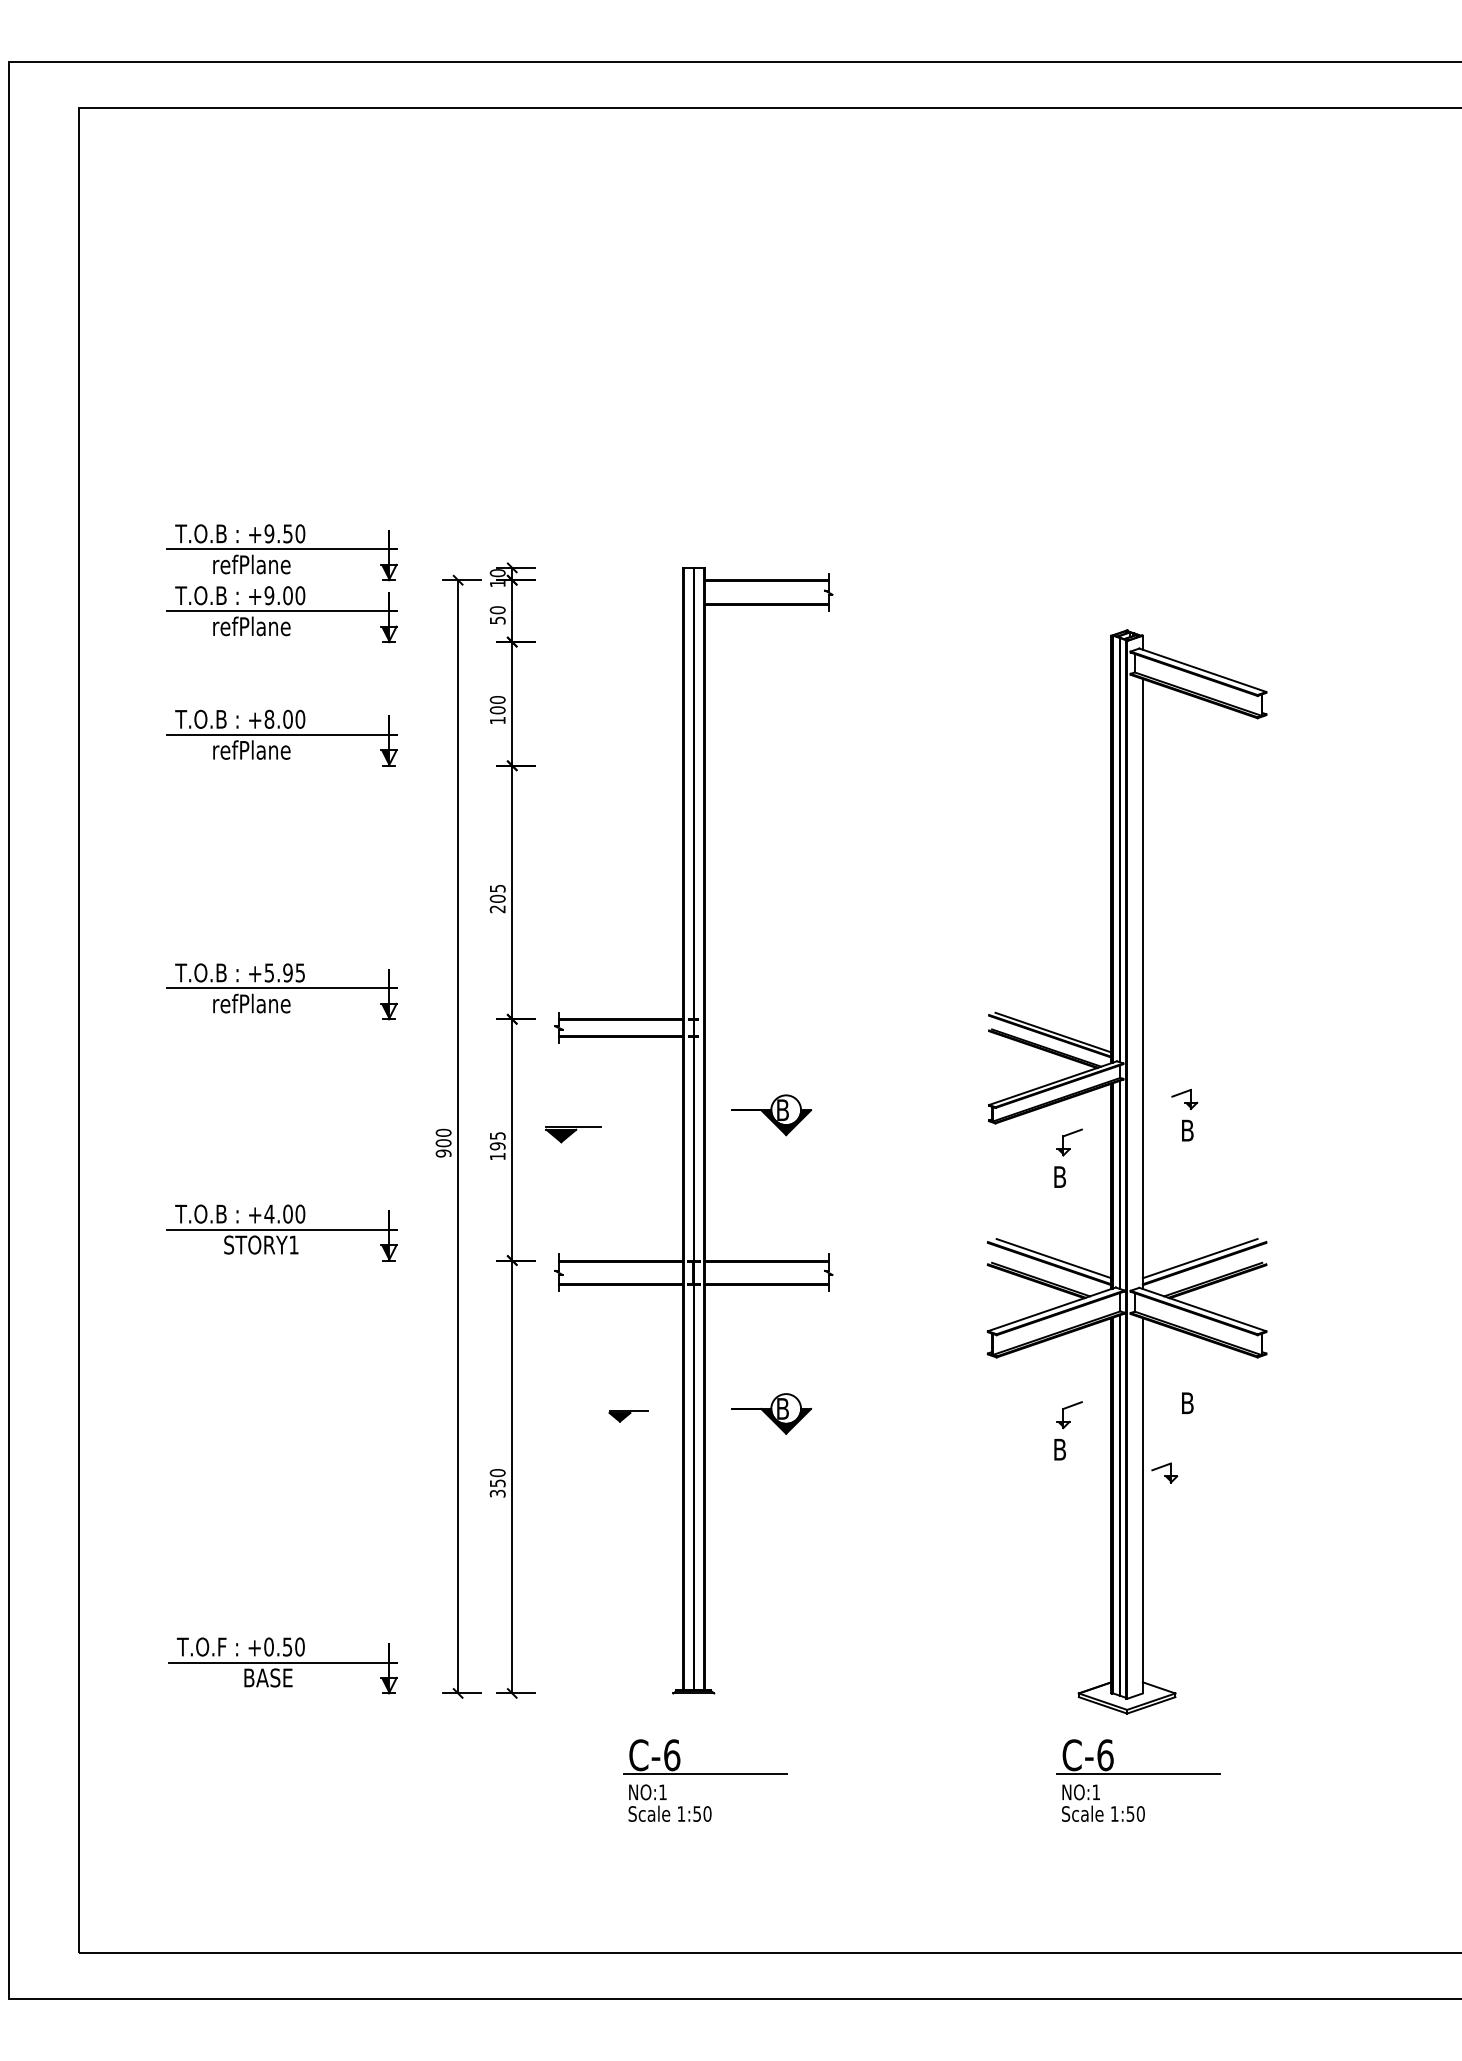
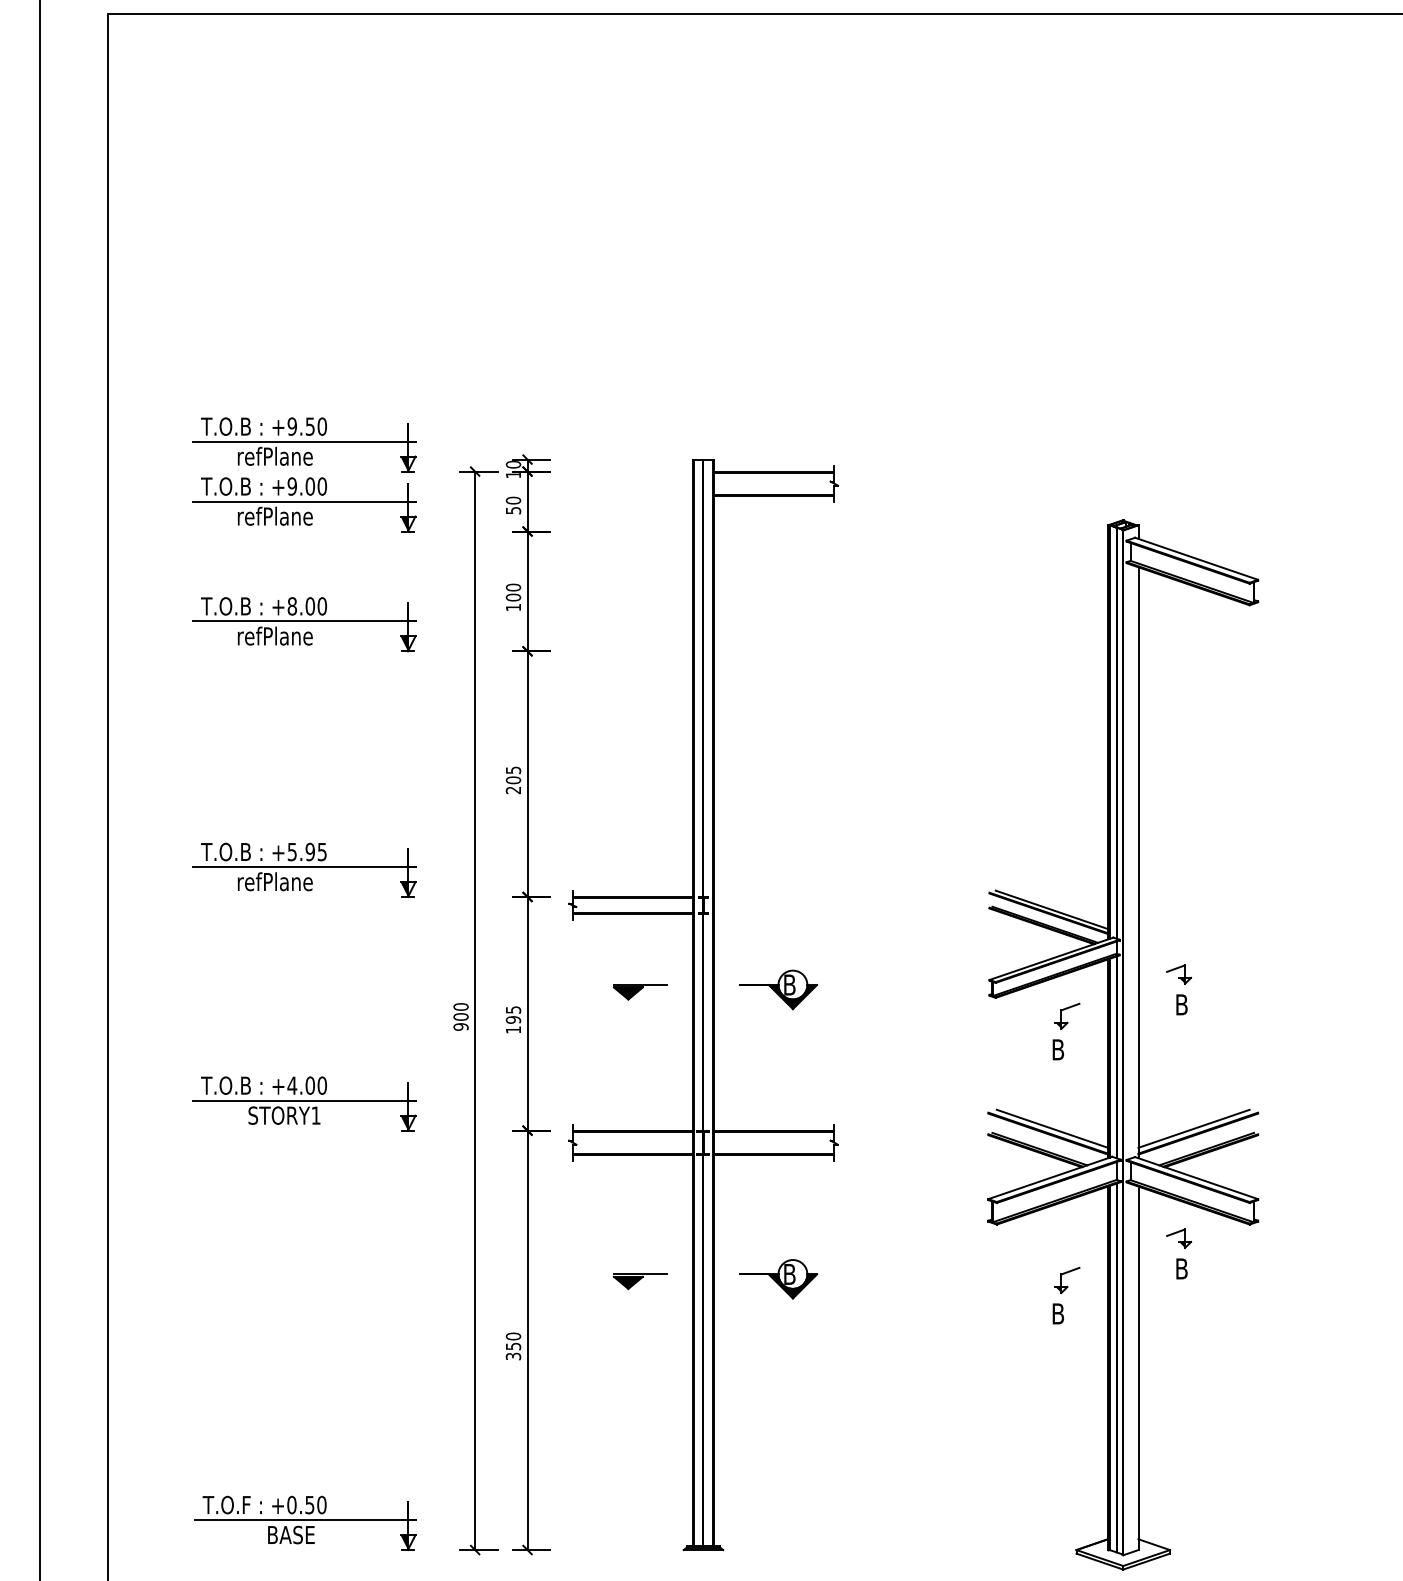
part: (573, 1134) -> (640, 992), moved
part: (628, 1416) -> (640, 1281), size x1.43
part: (1164, 1472) -> (1178, 1238), moved

